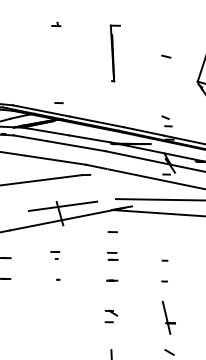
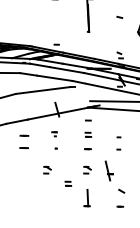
line: (63, 206) -> (59, 105), removed
part: (43, 315) -> (47, 169), added
part: (167, 317) -> (108, 170), moved
part: (79, 339) -> (68, 183), added

